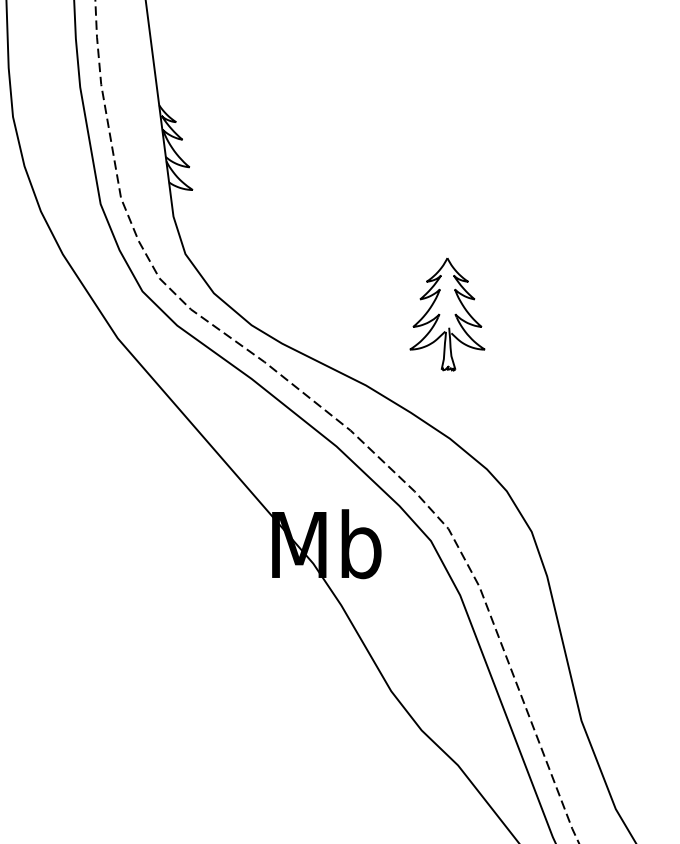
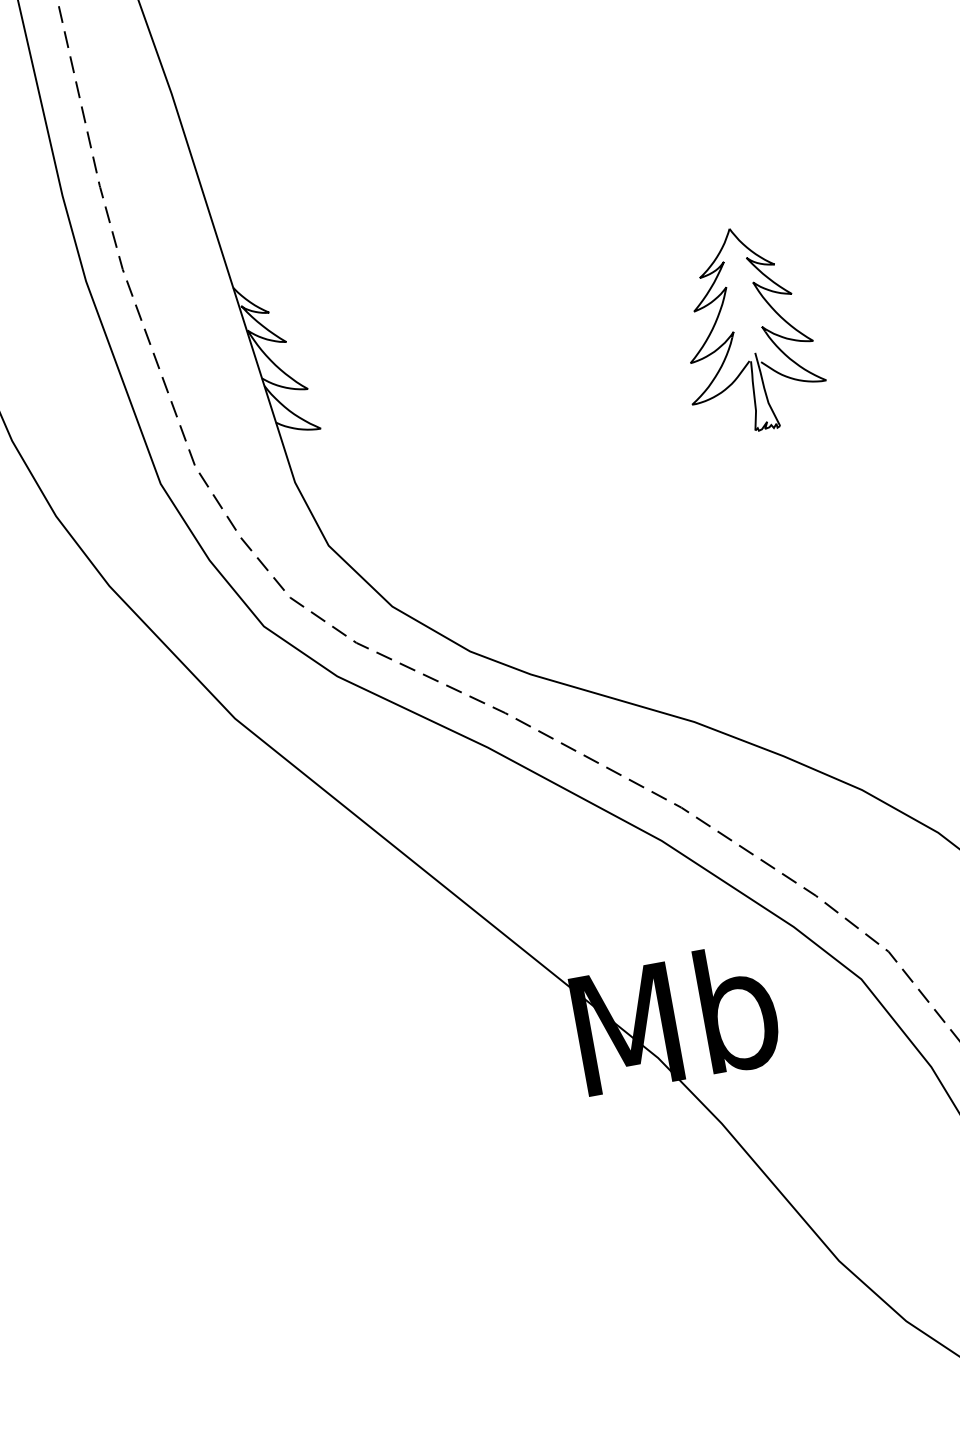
part: (447, 314) -> (747, 329), moved

